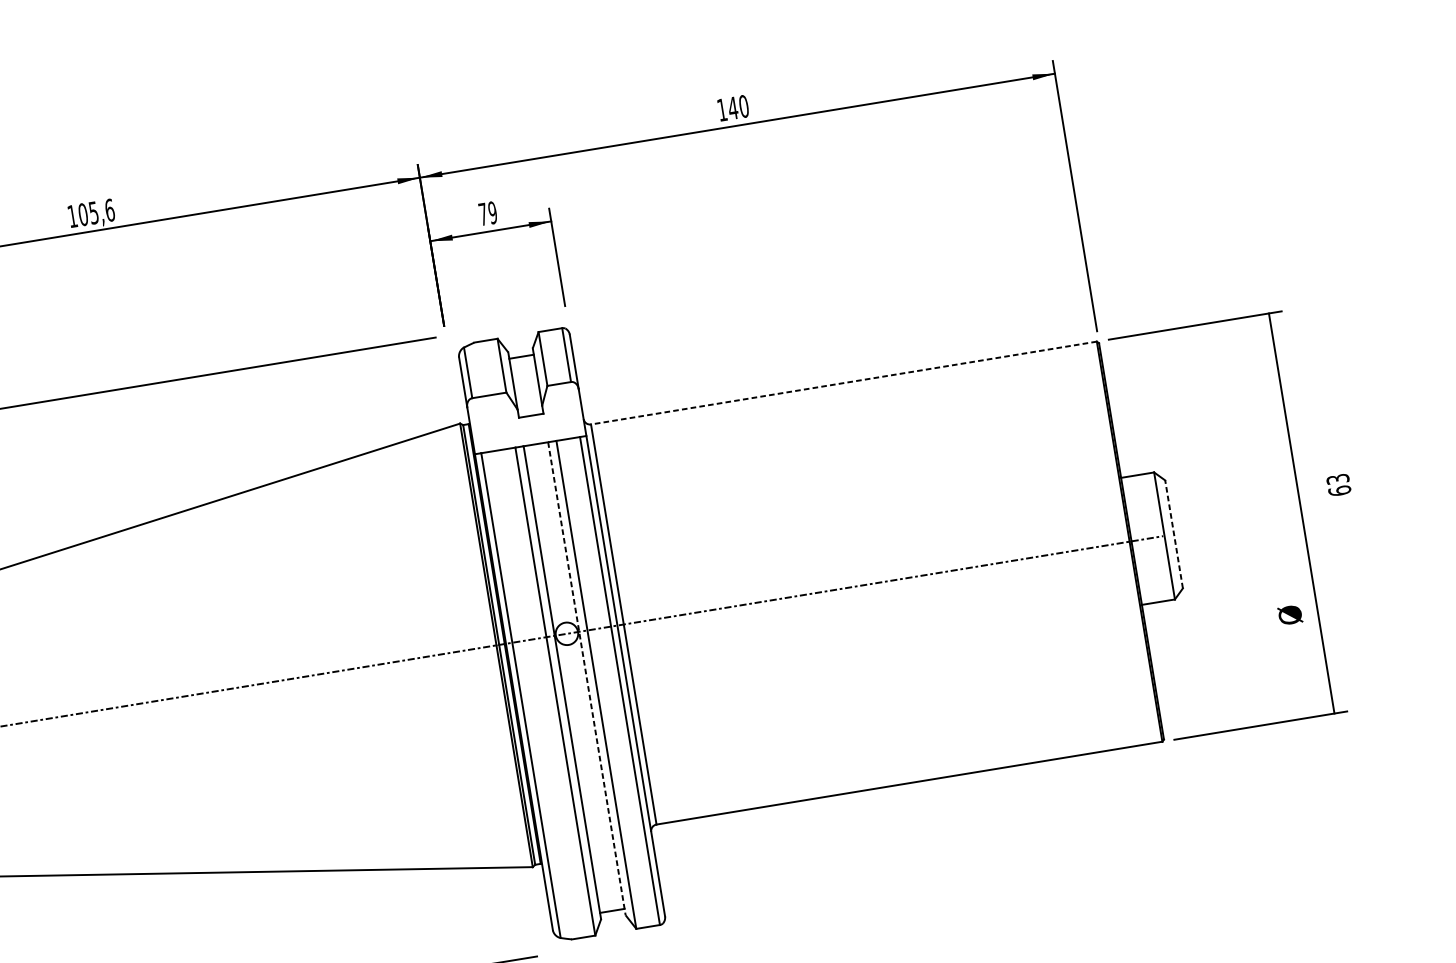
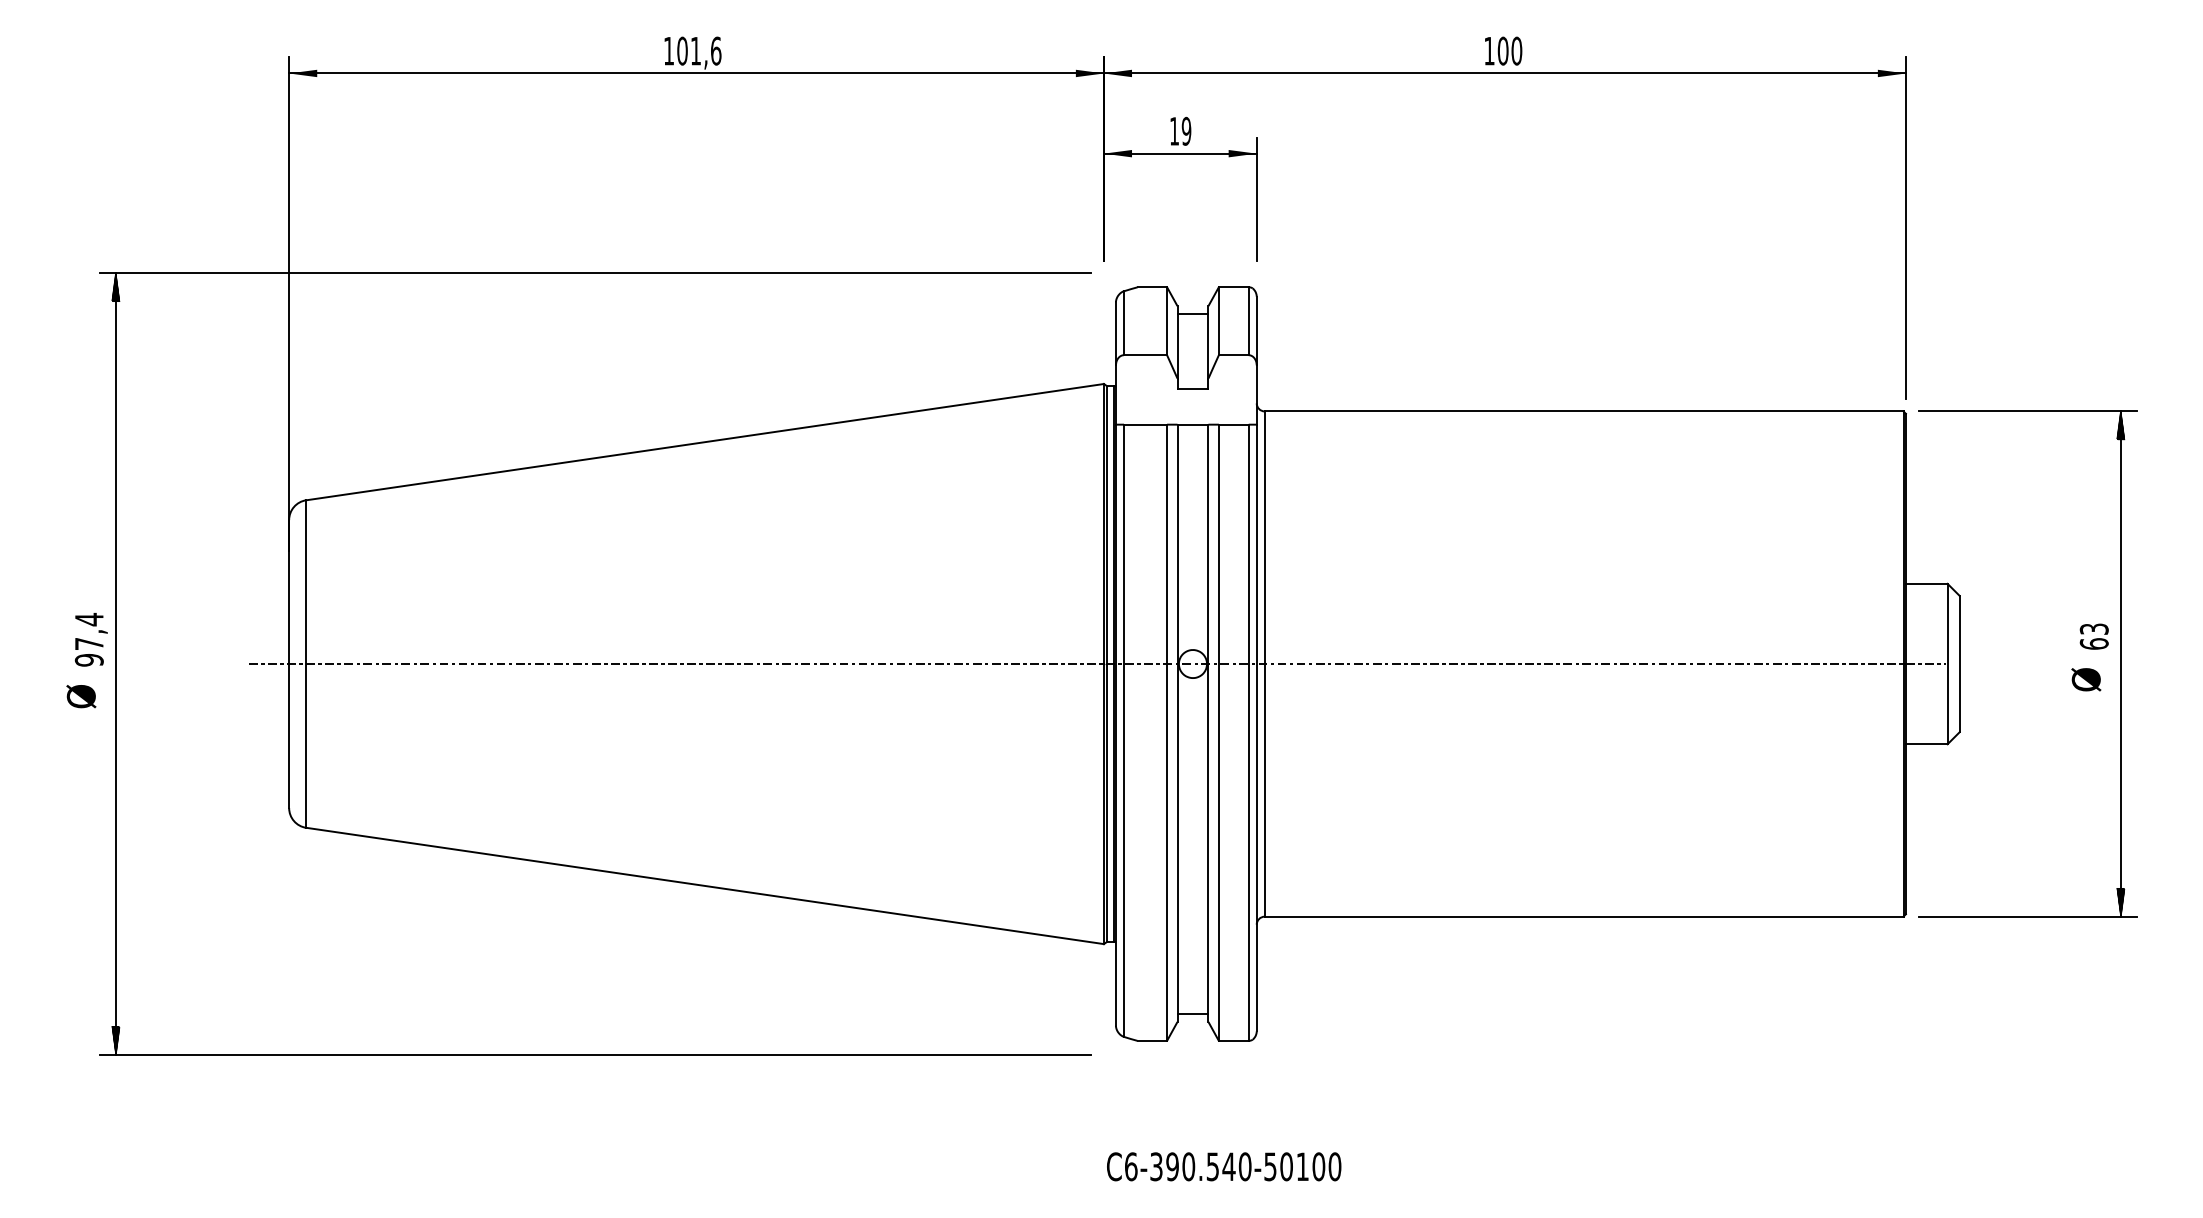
text: (732, 107) -> (1502, 50), 140 -> 100
text: (93, 213) -> (695, 51), 105,6 -> 101,6
text: (483, 214) -> (1174, 131), 79 -> 19
hatch: (1270, 324) -> (2120, 425), added
line: (843, 383) -> (1583, 411), dashed -> solid
text: (1338, 485) -> (2093, 636), moved
line: (1173, 533) -> (1959, 663), dashed -> solid
text: (1290, 614) -> (2086, 679), moved
line: (586, 678) -> (1208, 723), dashed -> solid
hatch: (1332, 702) -> (2120, 902), added

